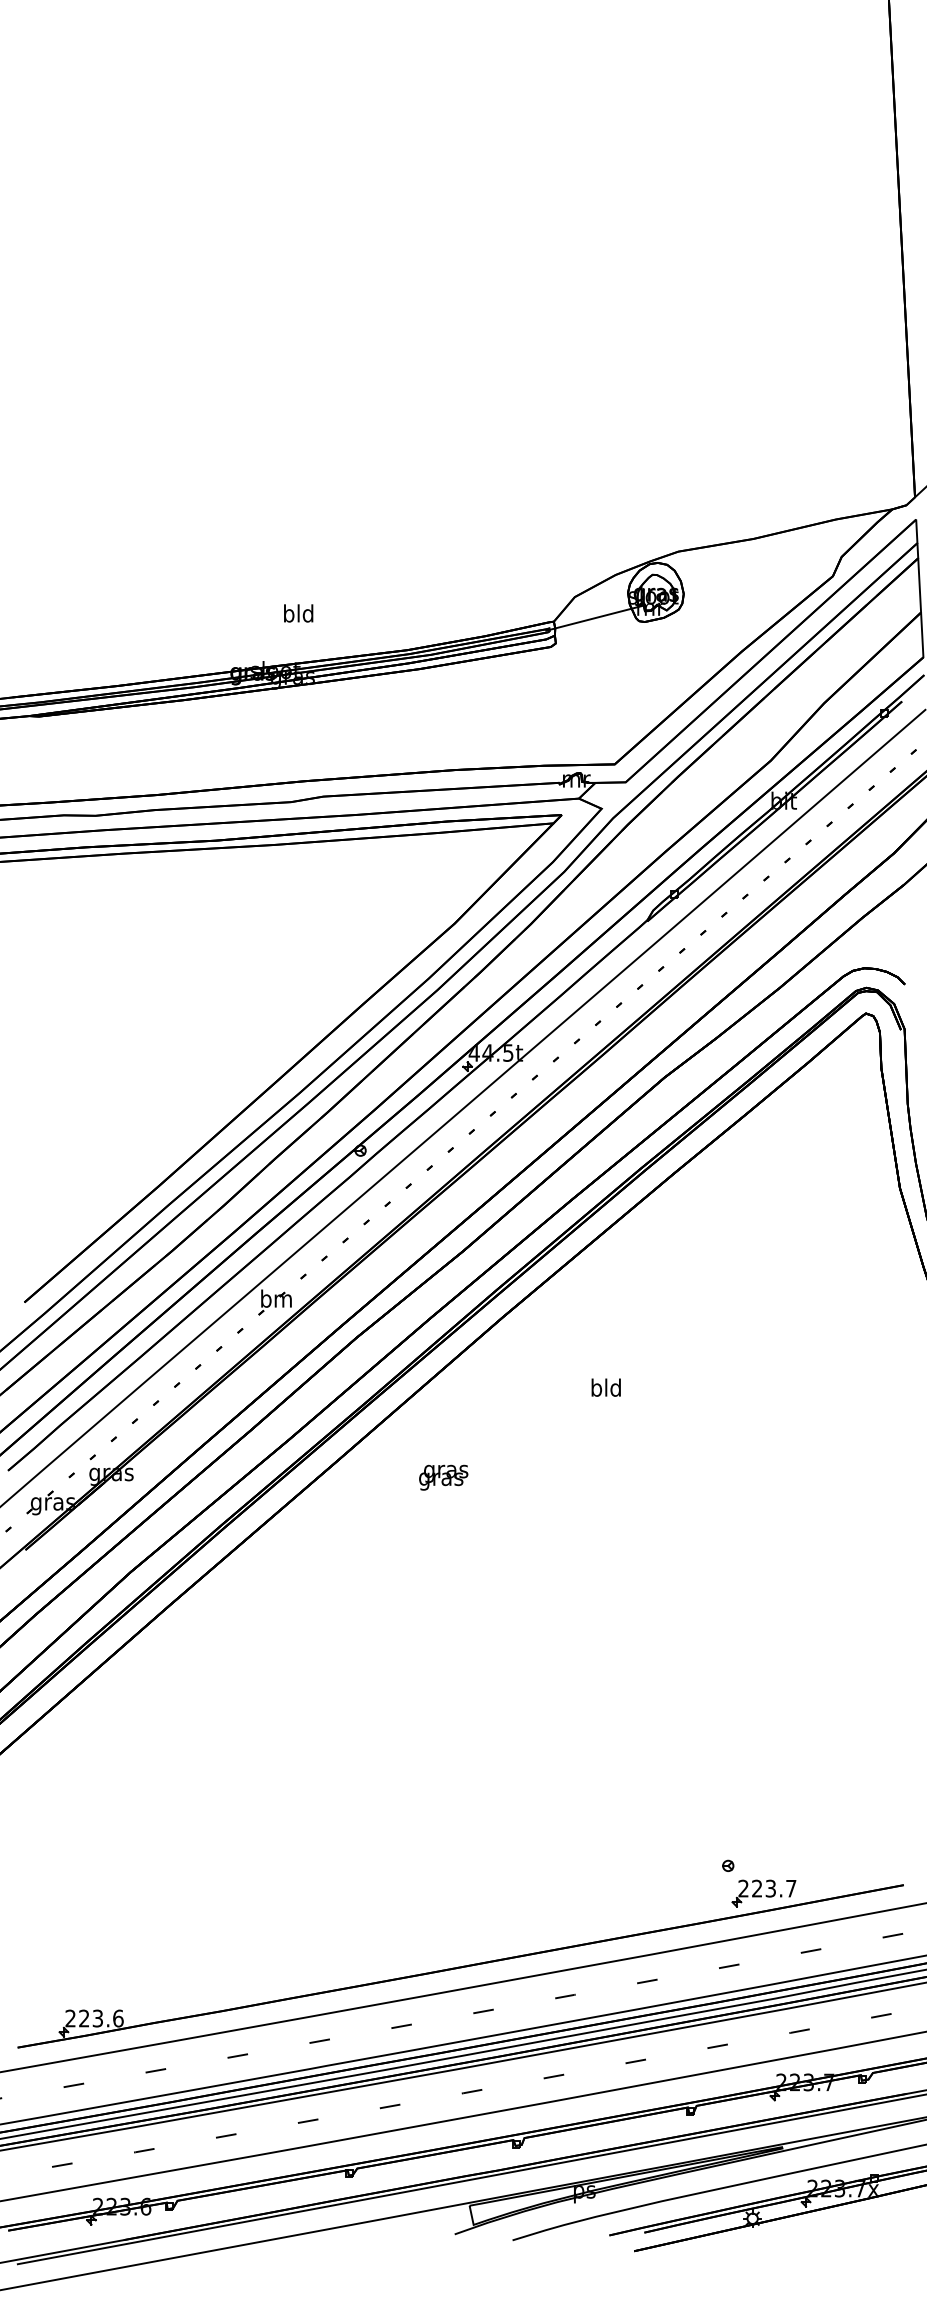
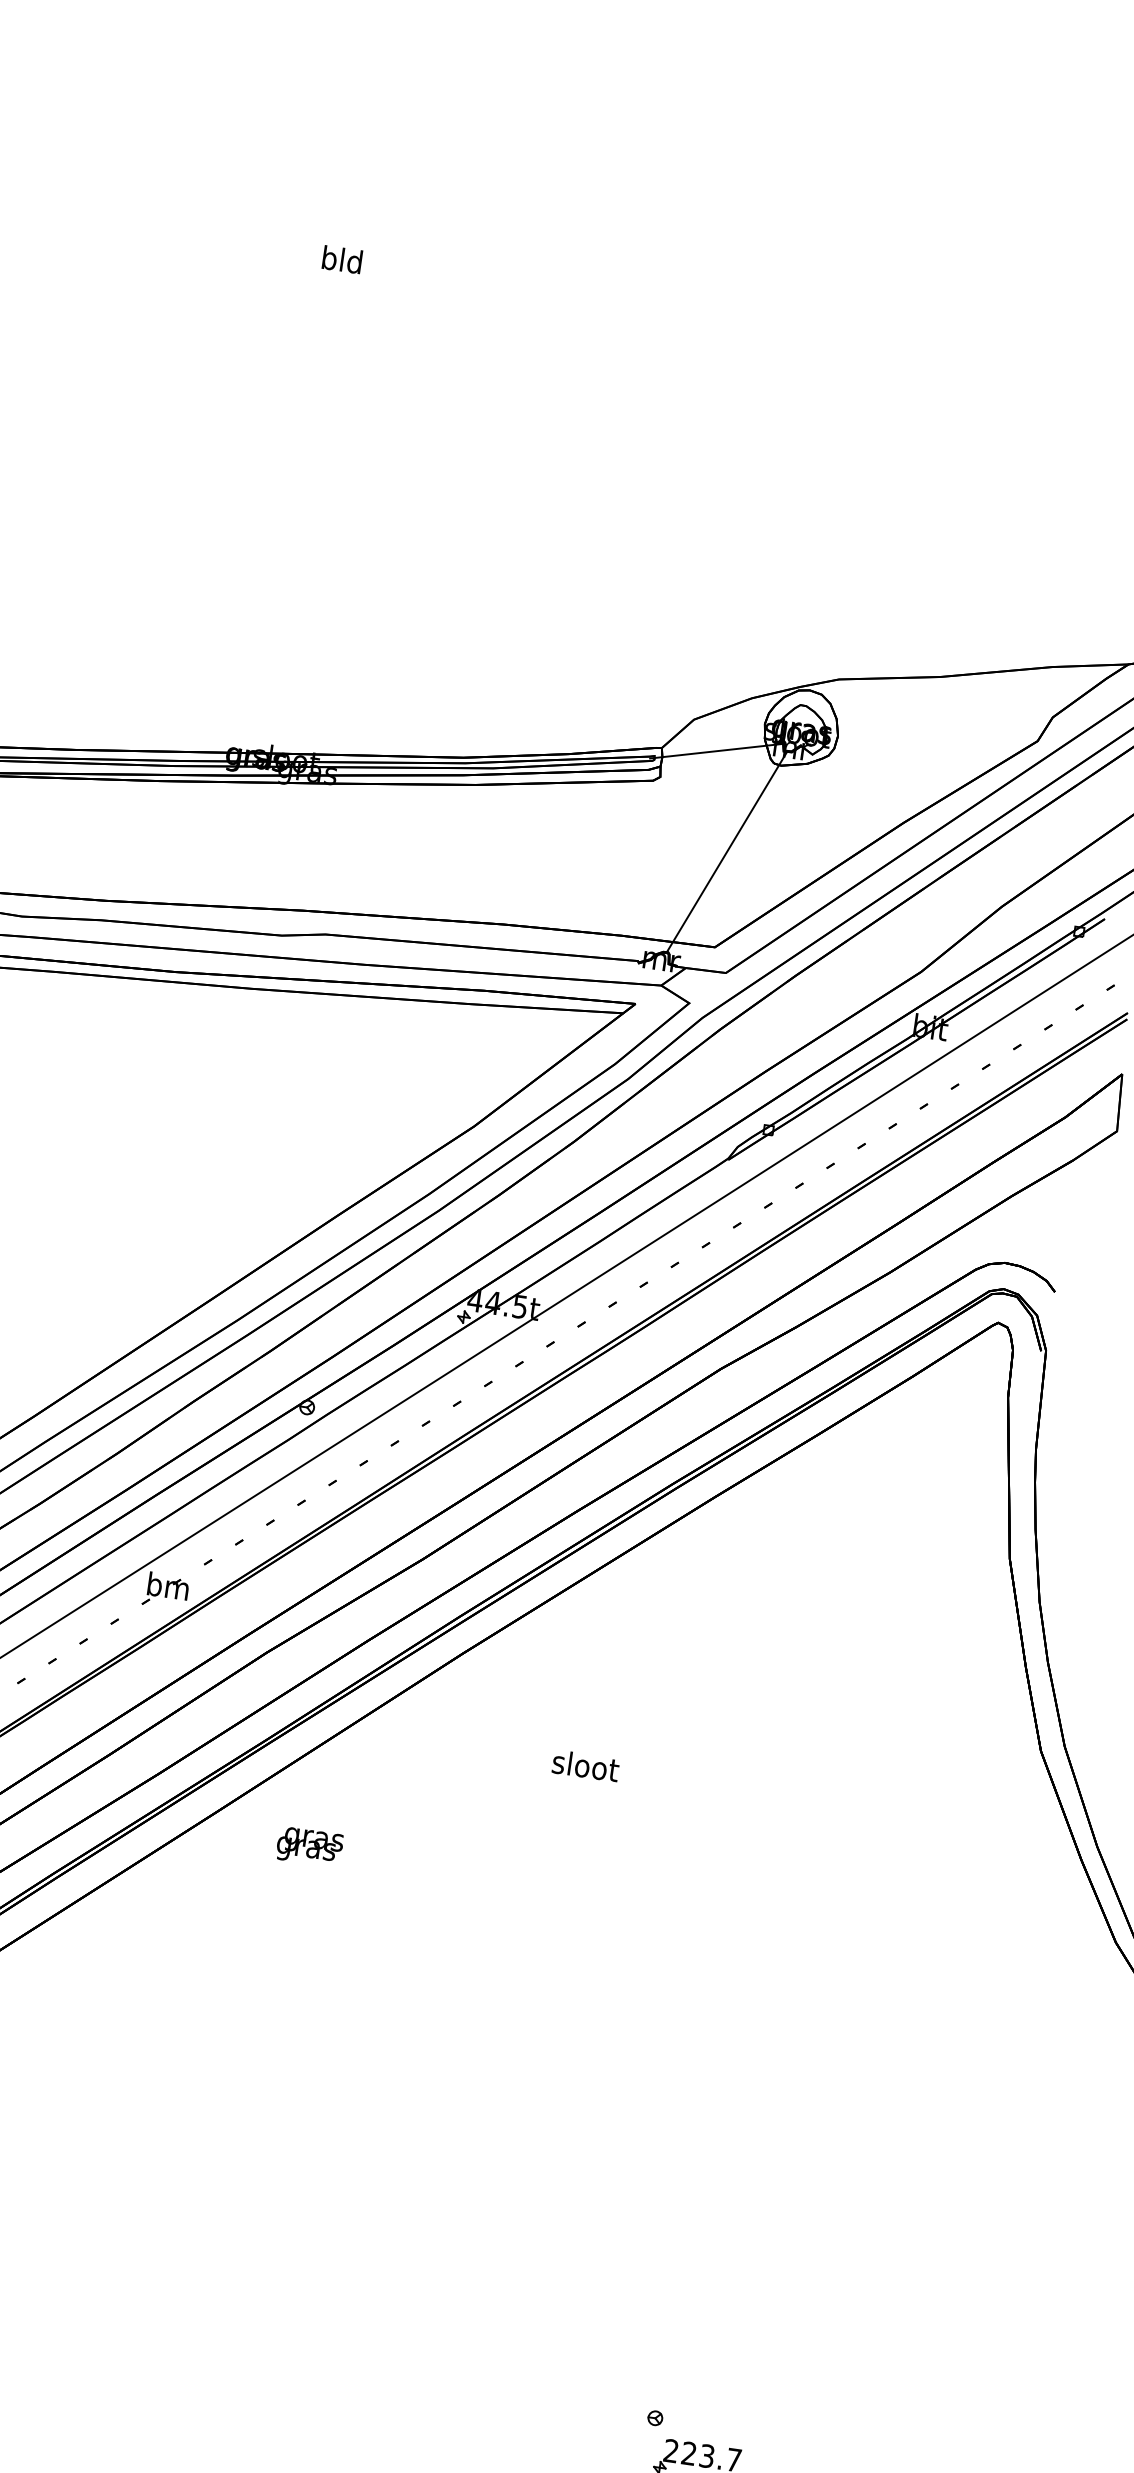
text: (298, 613) -> (342, 259), moved
line: (613, 691) -> (727, 851), added
text: (606, 1387) -> (585, 1765), bld -> sloot
text: (443, 1477) -> (309, 1846), moved

